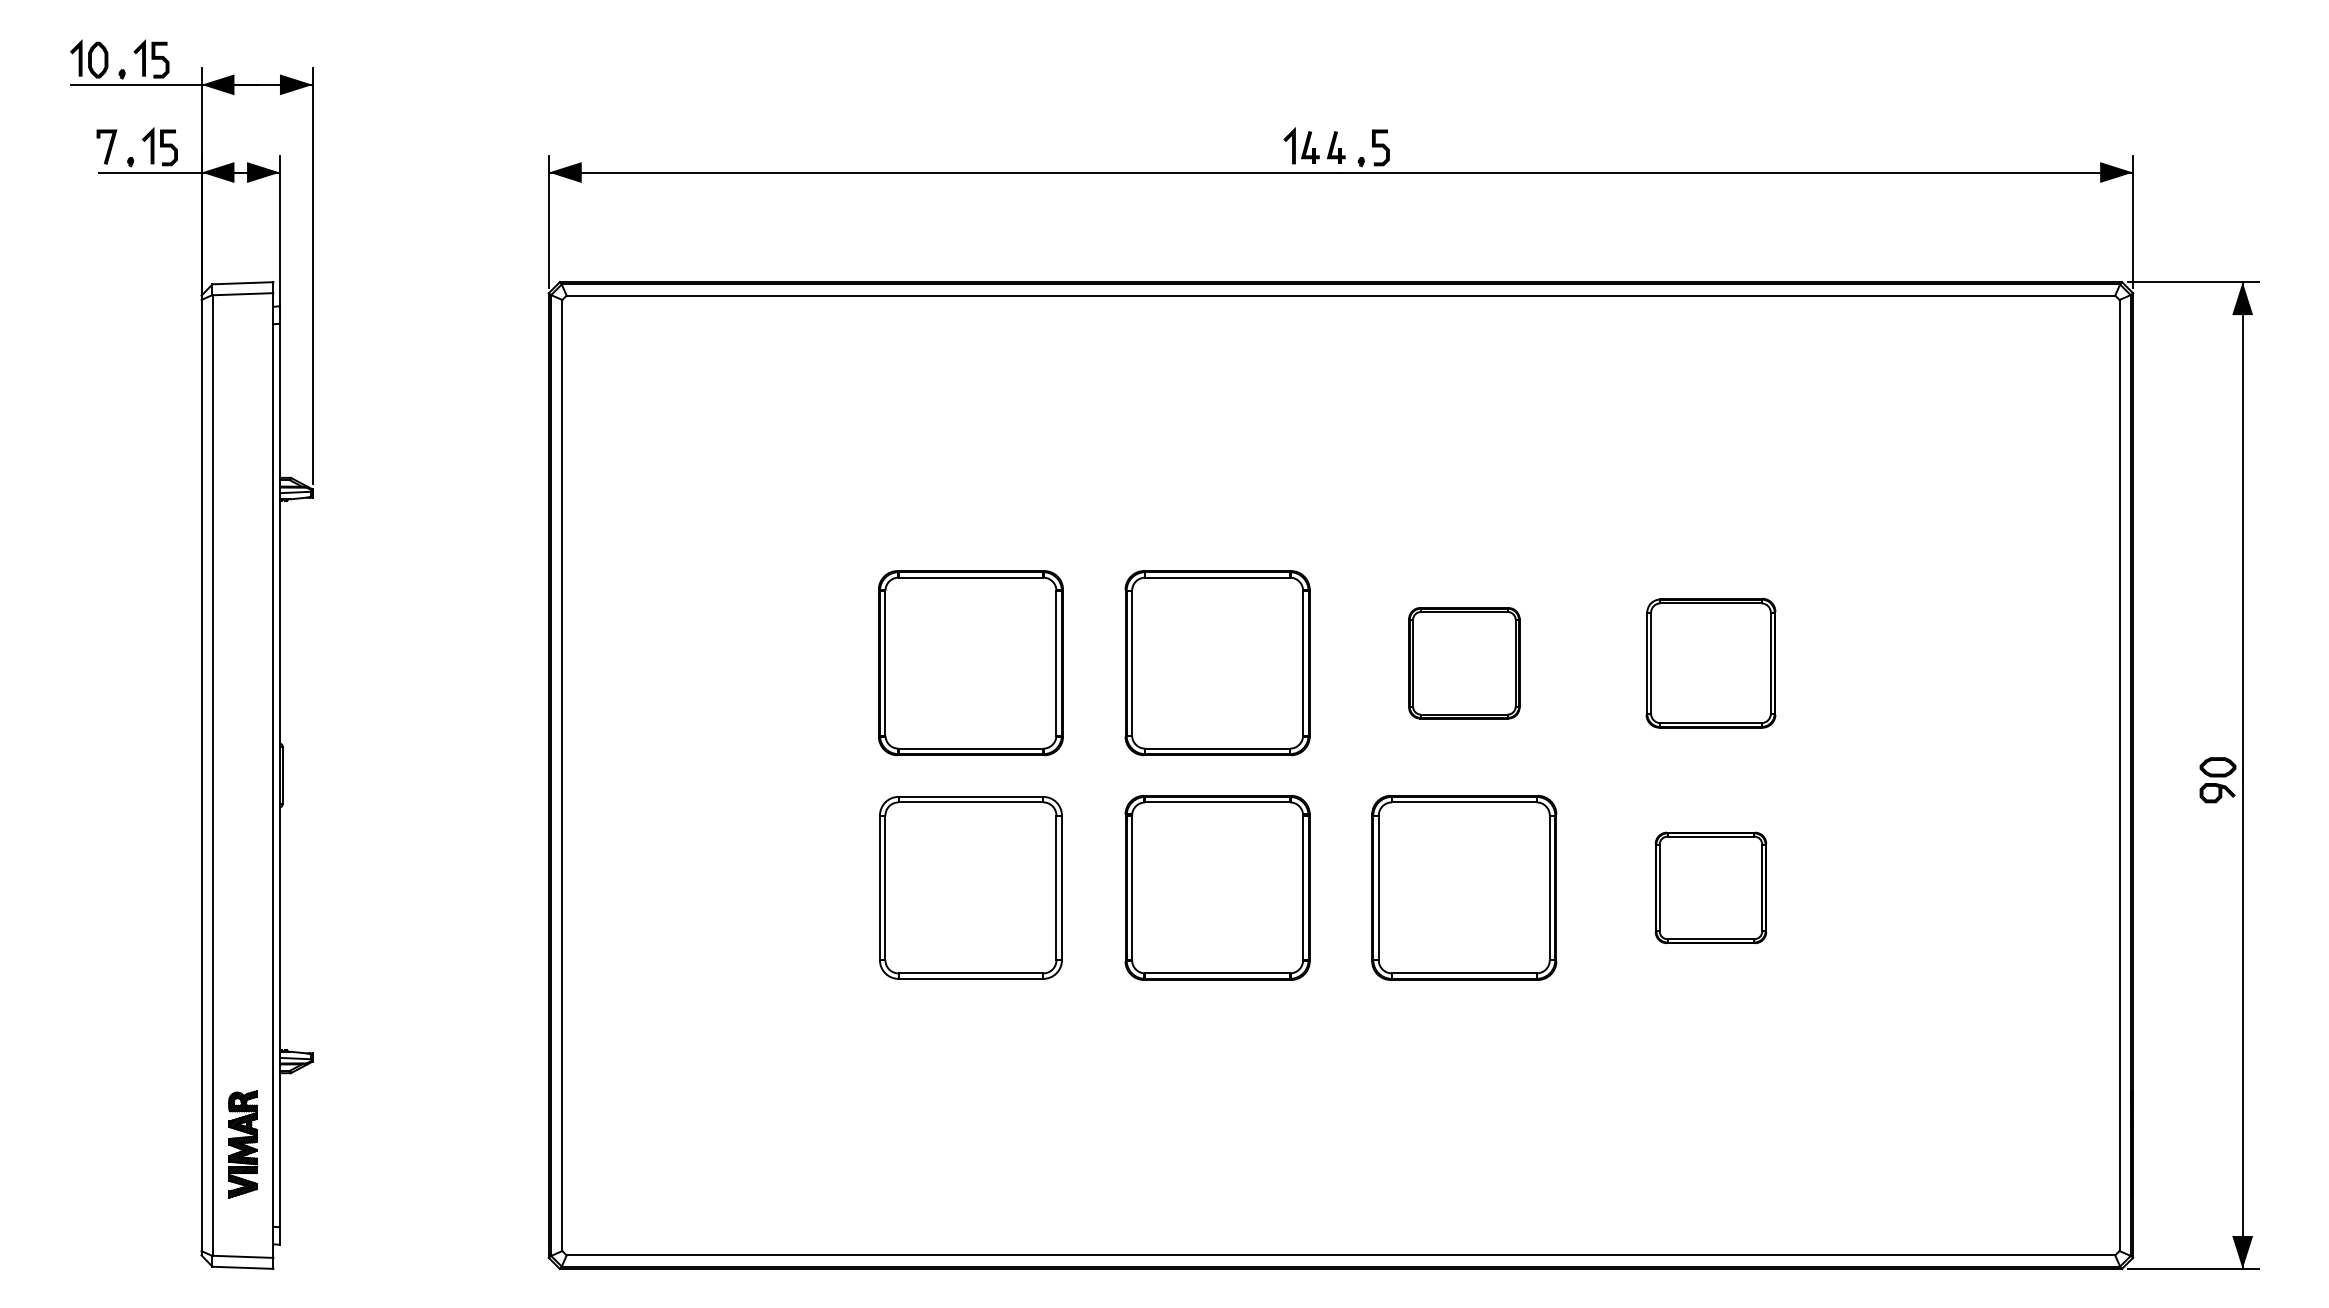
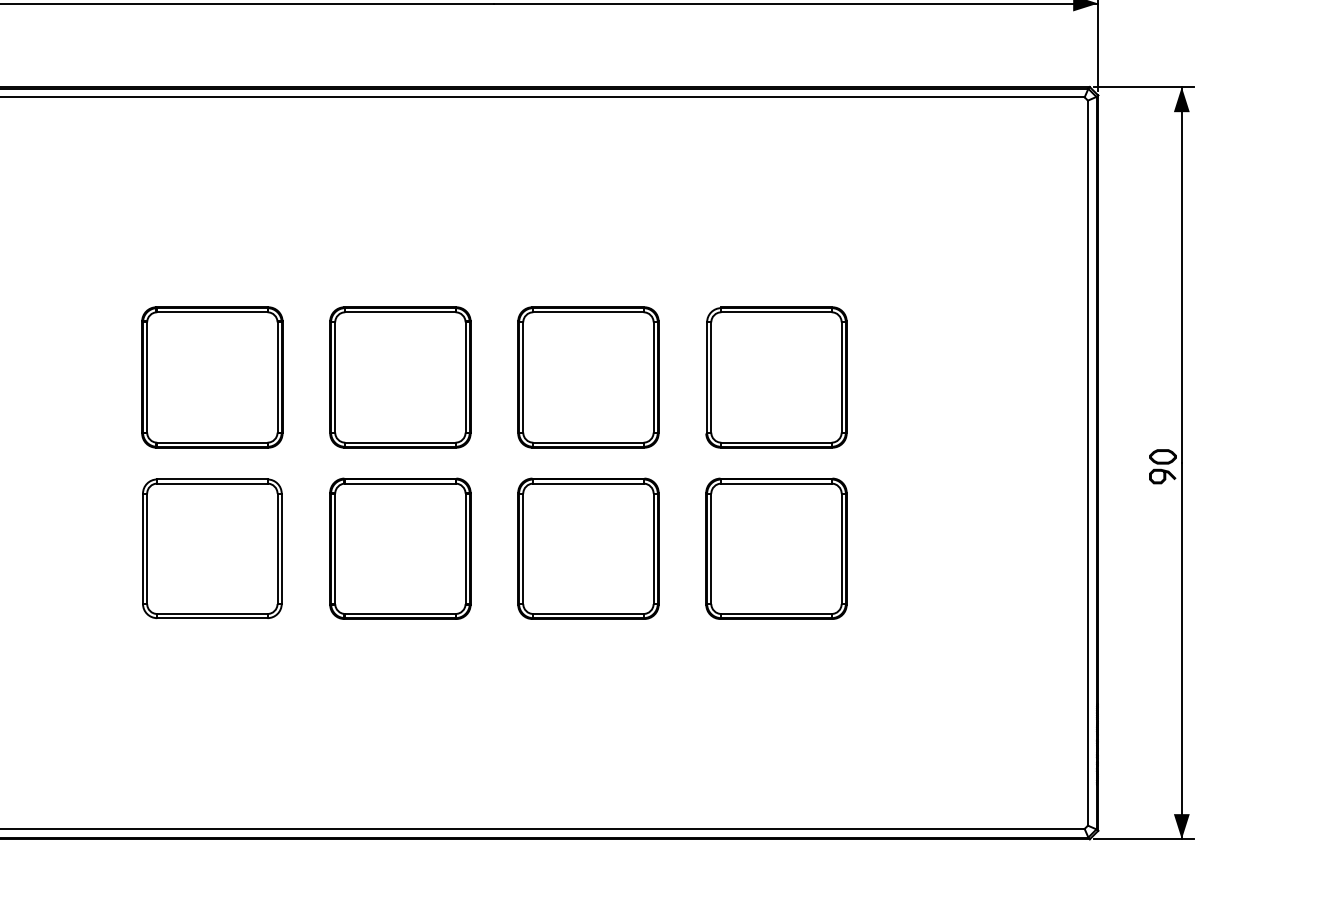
part: (1464, 663) -> (588, 377), size x1.67
part: (1710, 663) -> (776, 377), size x1.43
part: (1710, 887) -> (776, 548), size x1.67

